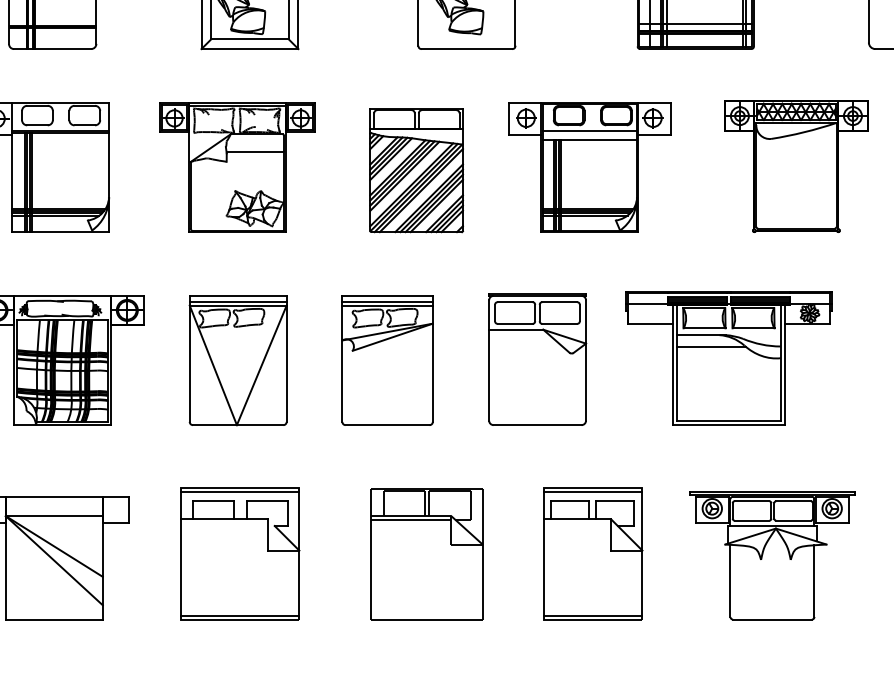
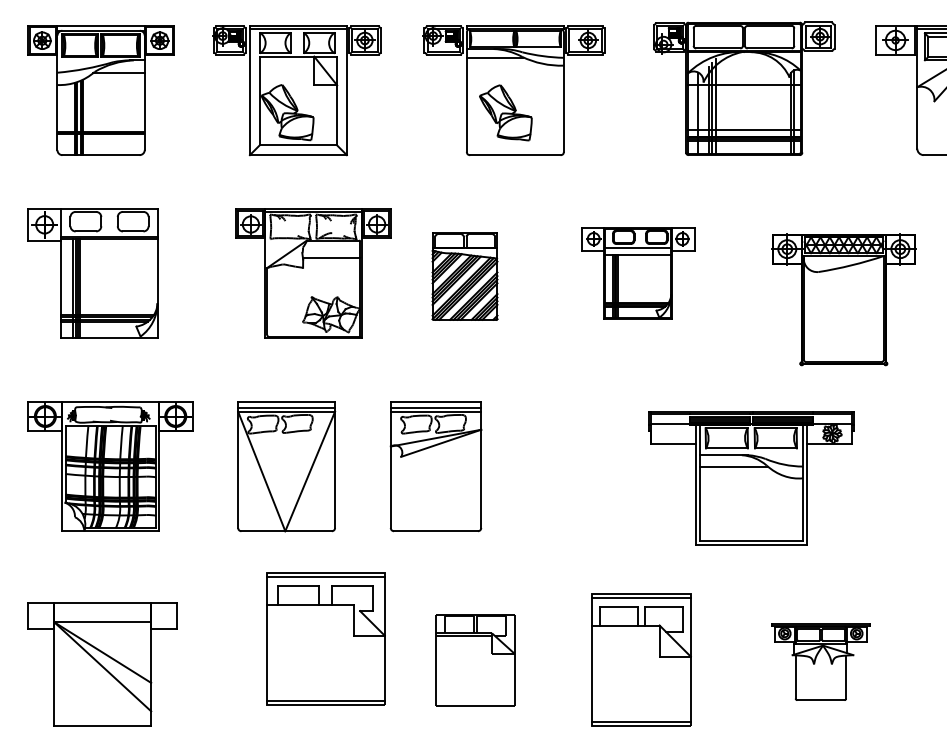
part: (796, 166) -> (843, 299), moved
part: (237, 167) -> (313, 273), moved
part: (589, 167) -> (637, 273), size x0.7
part: (416, 170) -> (464, 276), size x0.7
part: (729, 358) -> (751, 478), moved
part: (537, 359) -> (585, 465), removed
part: (240, 553) -> (325, 638), moved
part: (427, 554) -> (475, 660), size x0.7
part: (772, 555) -> (820, 661), size x0.6

